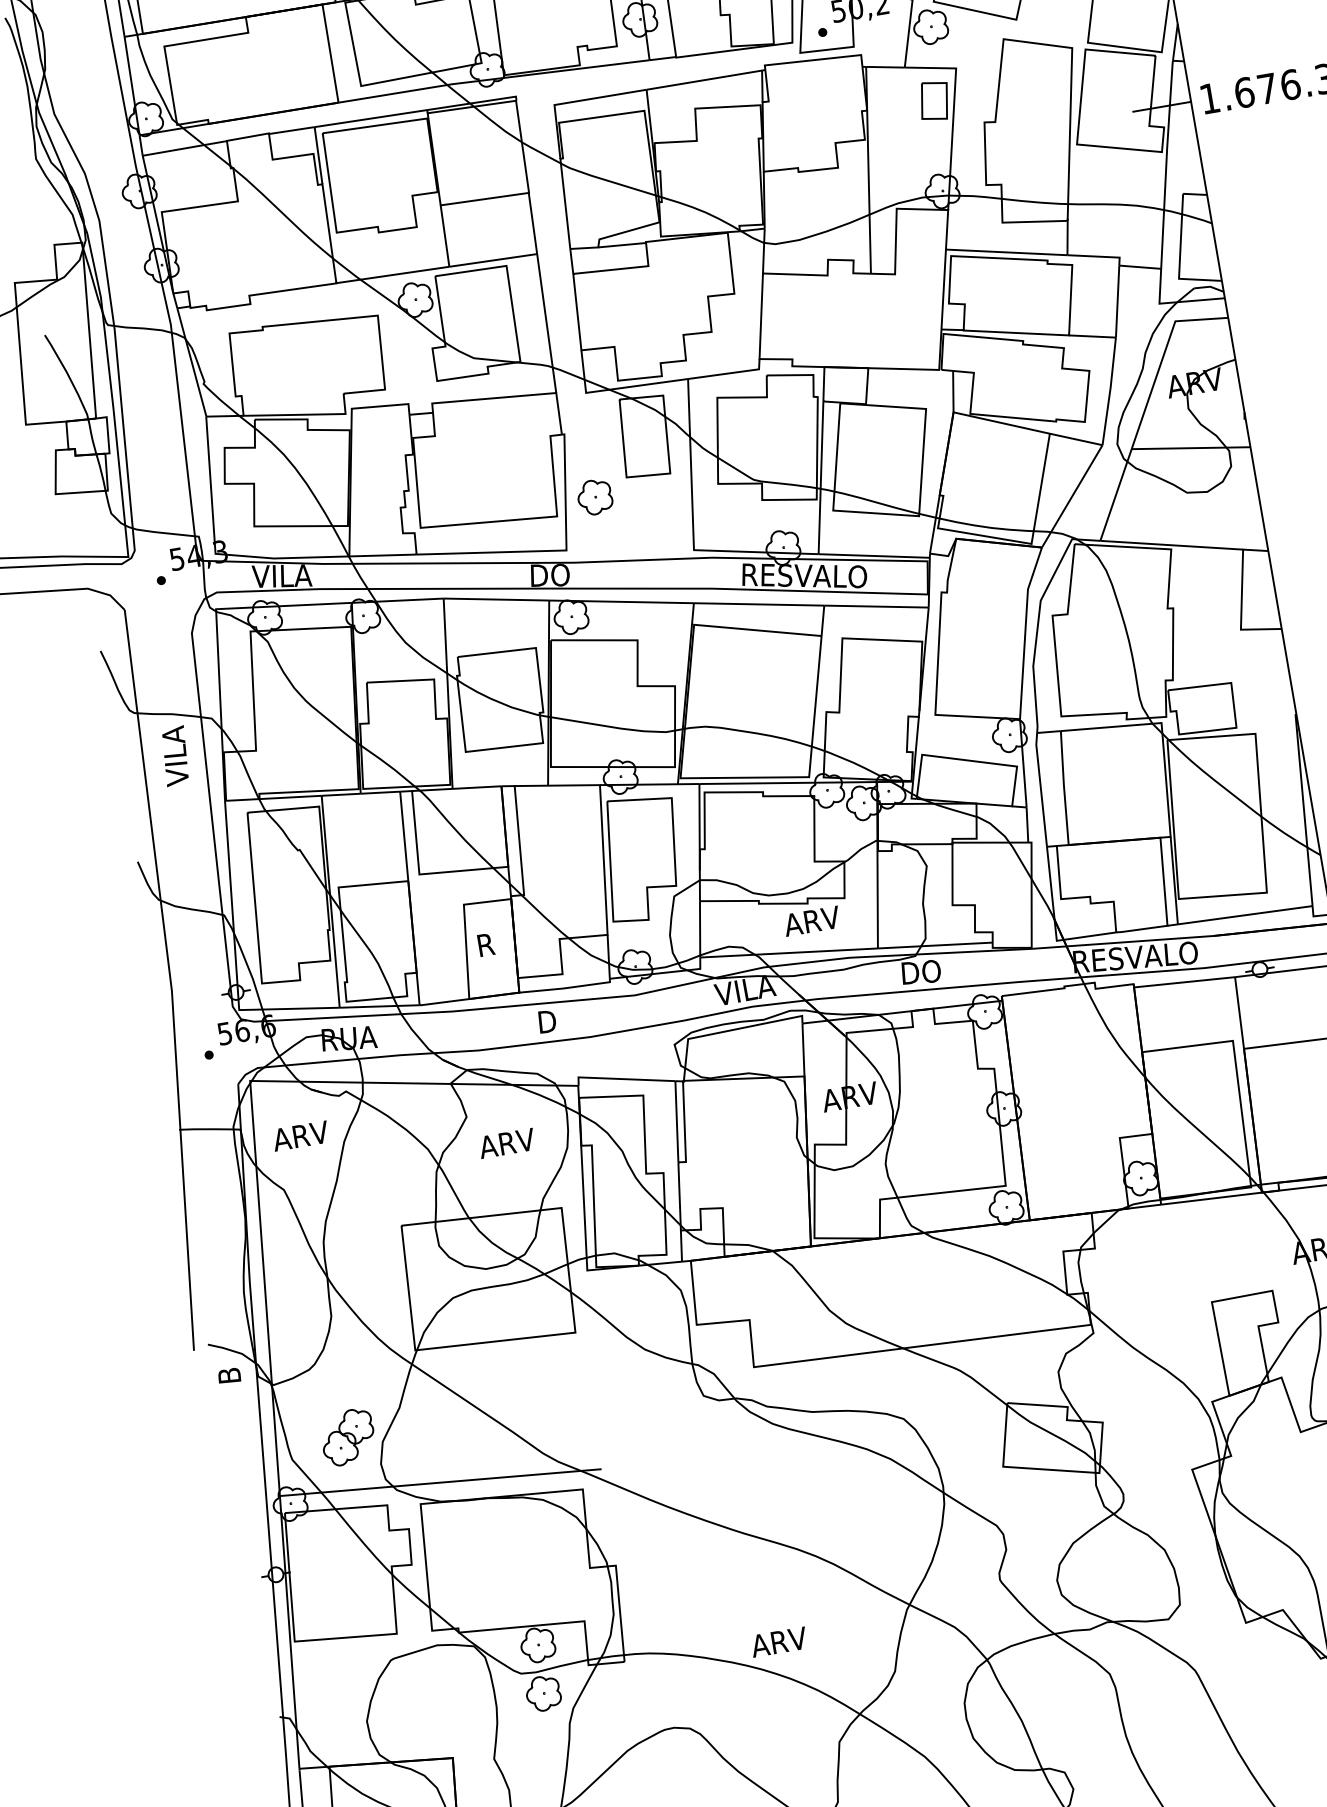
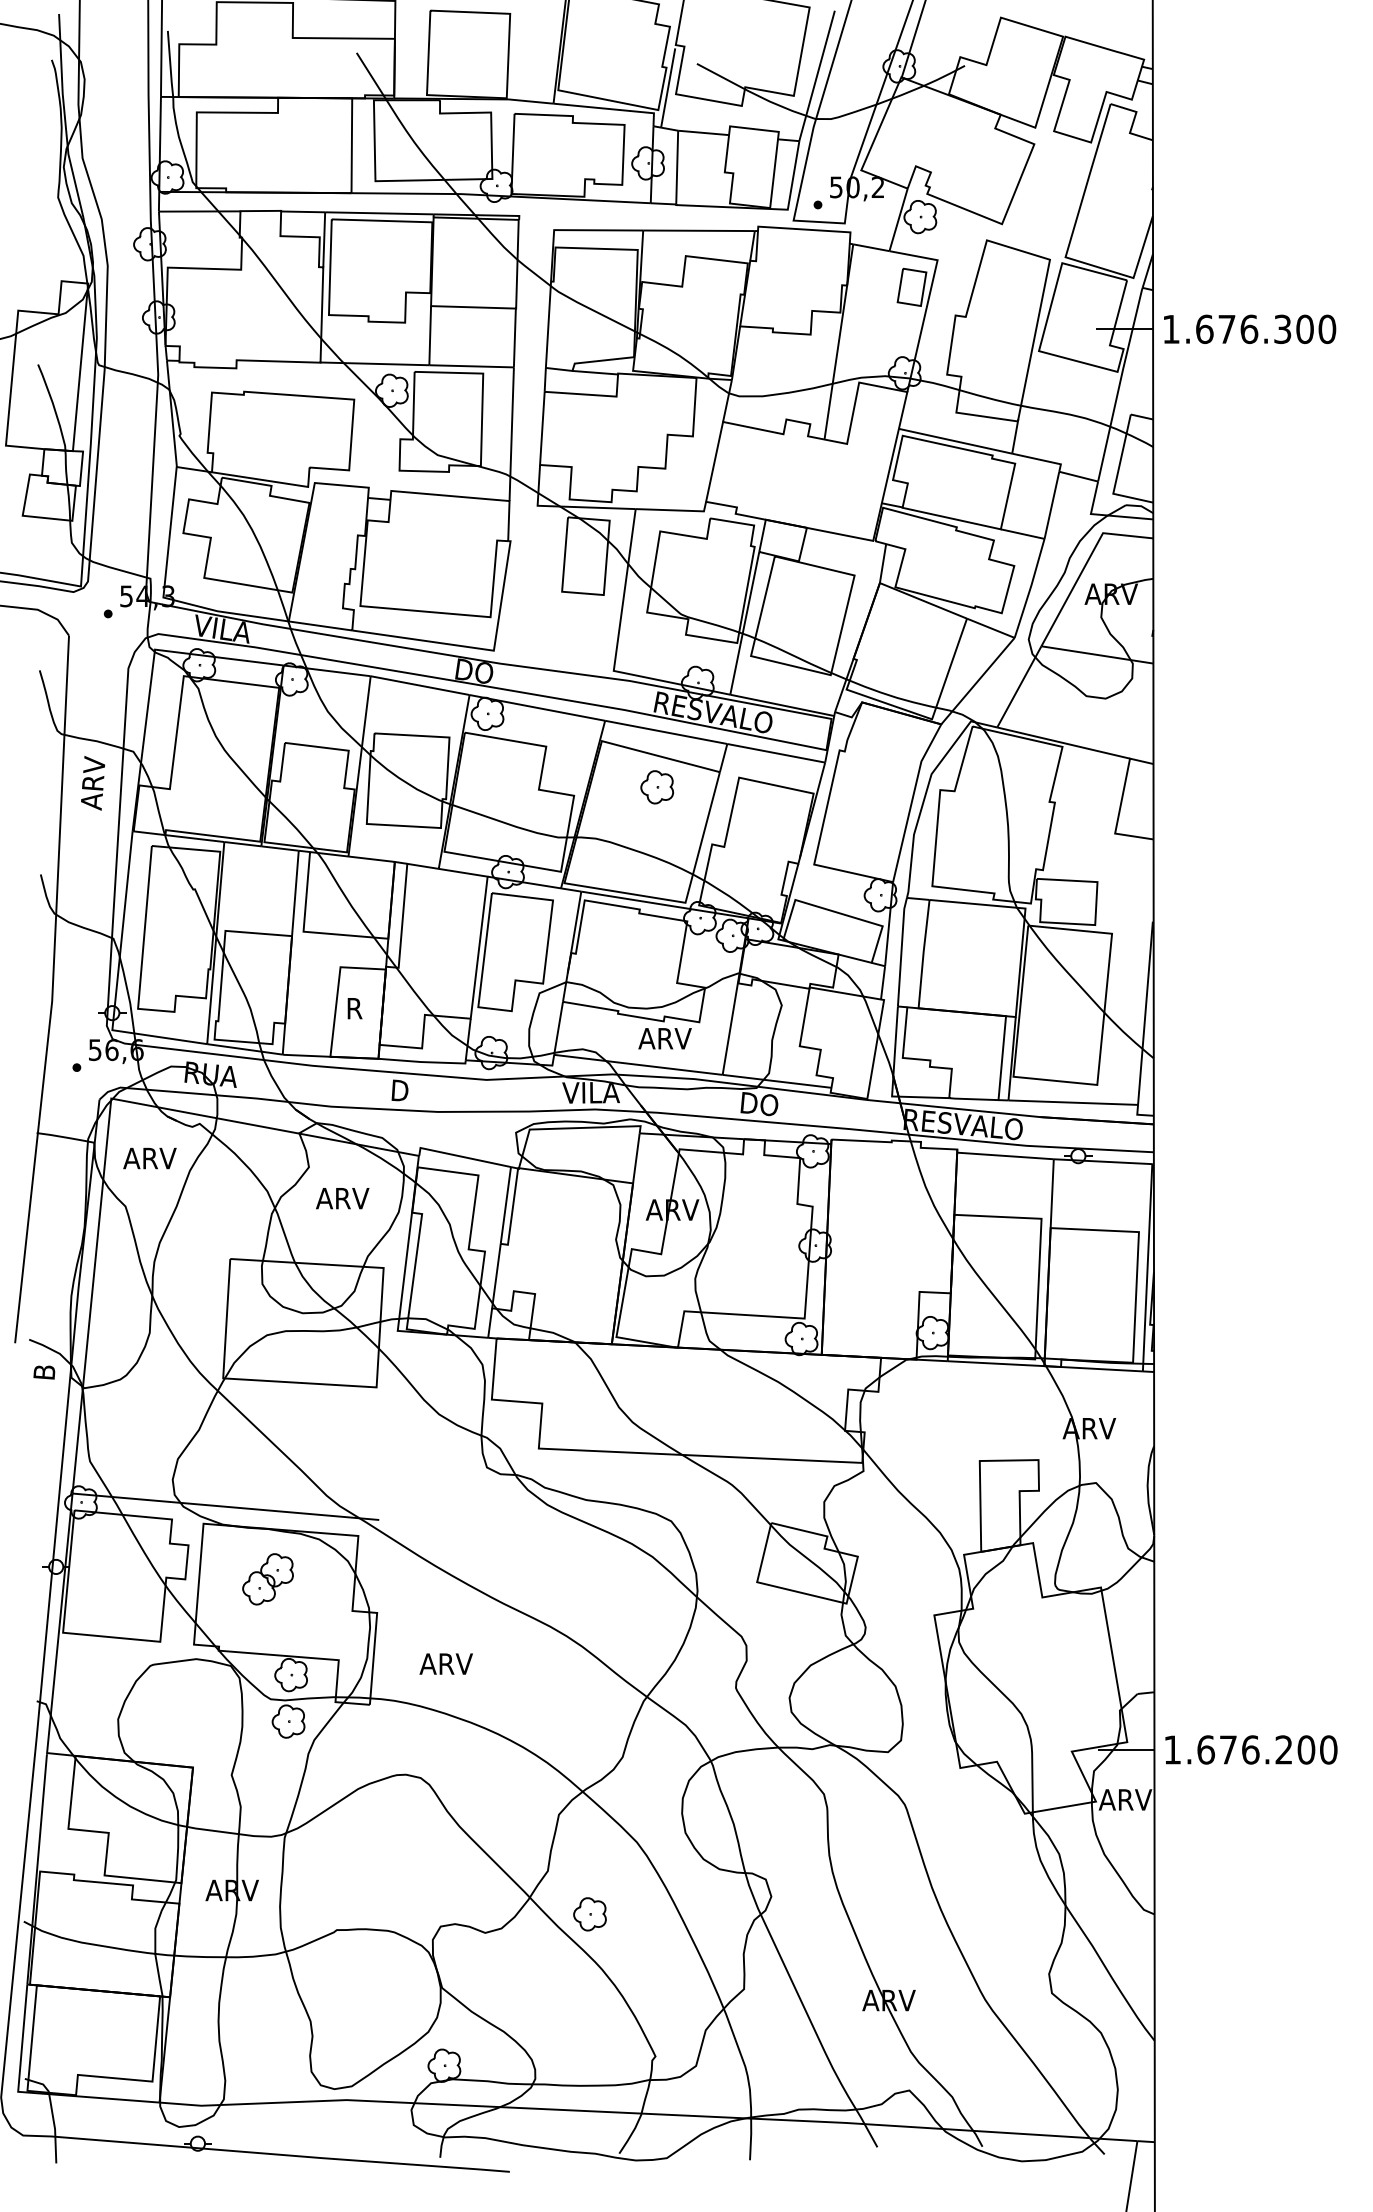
part: (594, 497) -> (656, 787), moved
text: (174, 756) -> (92, 781), VILA -> ARV
part: (347, 1437) -> (267, 1579), moved
text: (778, 1641) -> (445, 1663), moved

